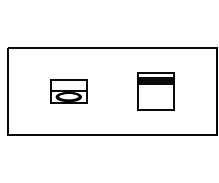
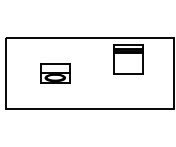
part: (156, 91) -> (128, 59), moved

